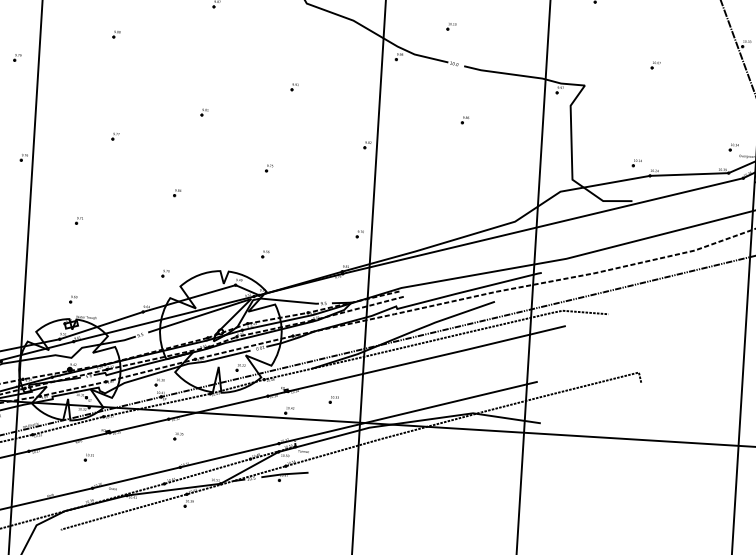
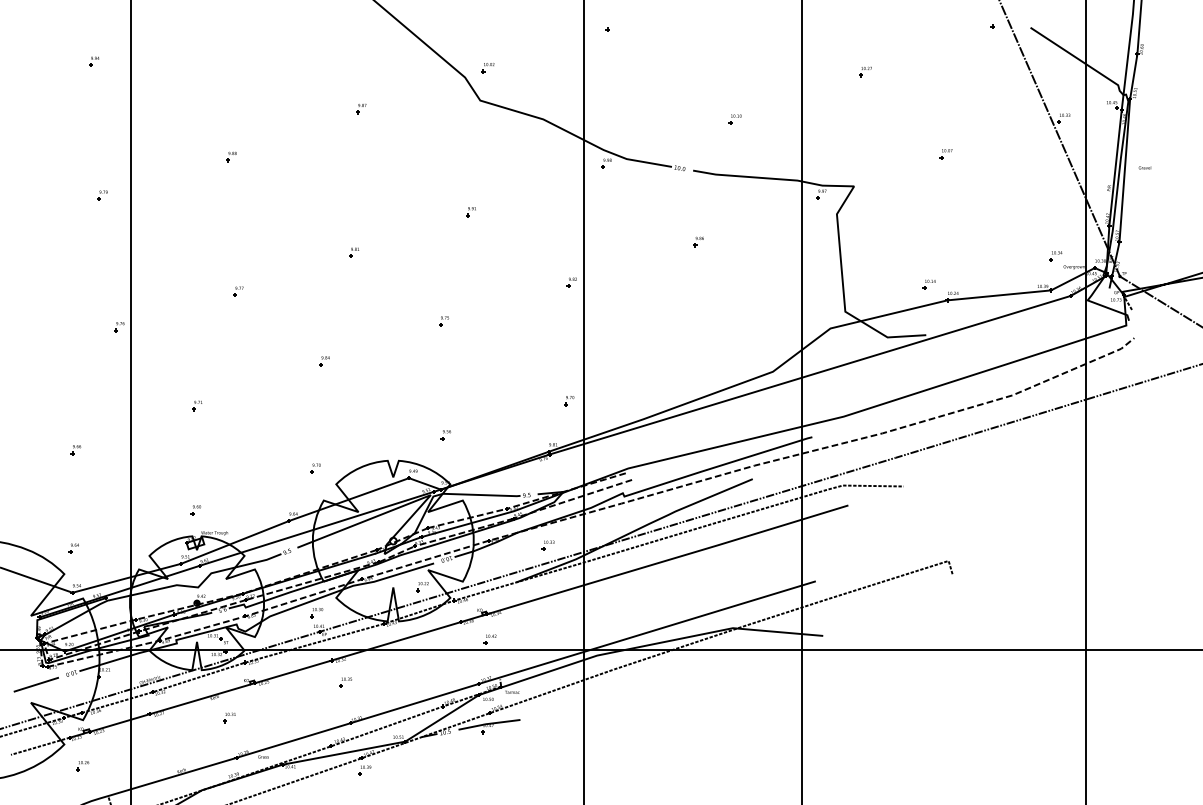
part: (450, 26) -> (734, 119), moved
part: (333, 399) -> (547, 545), moved

